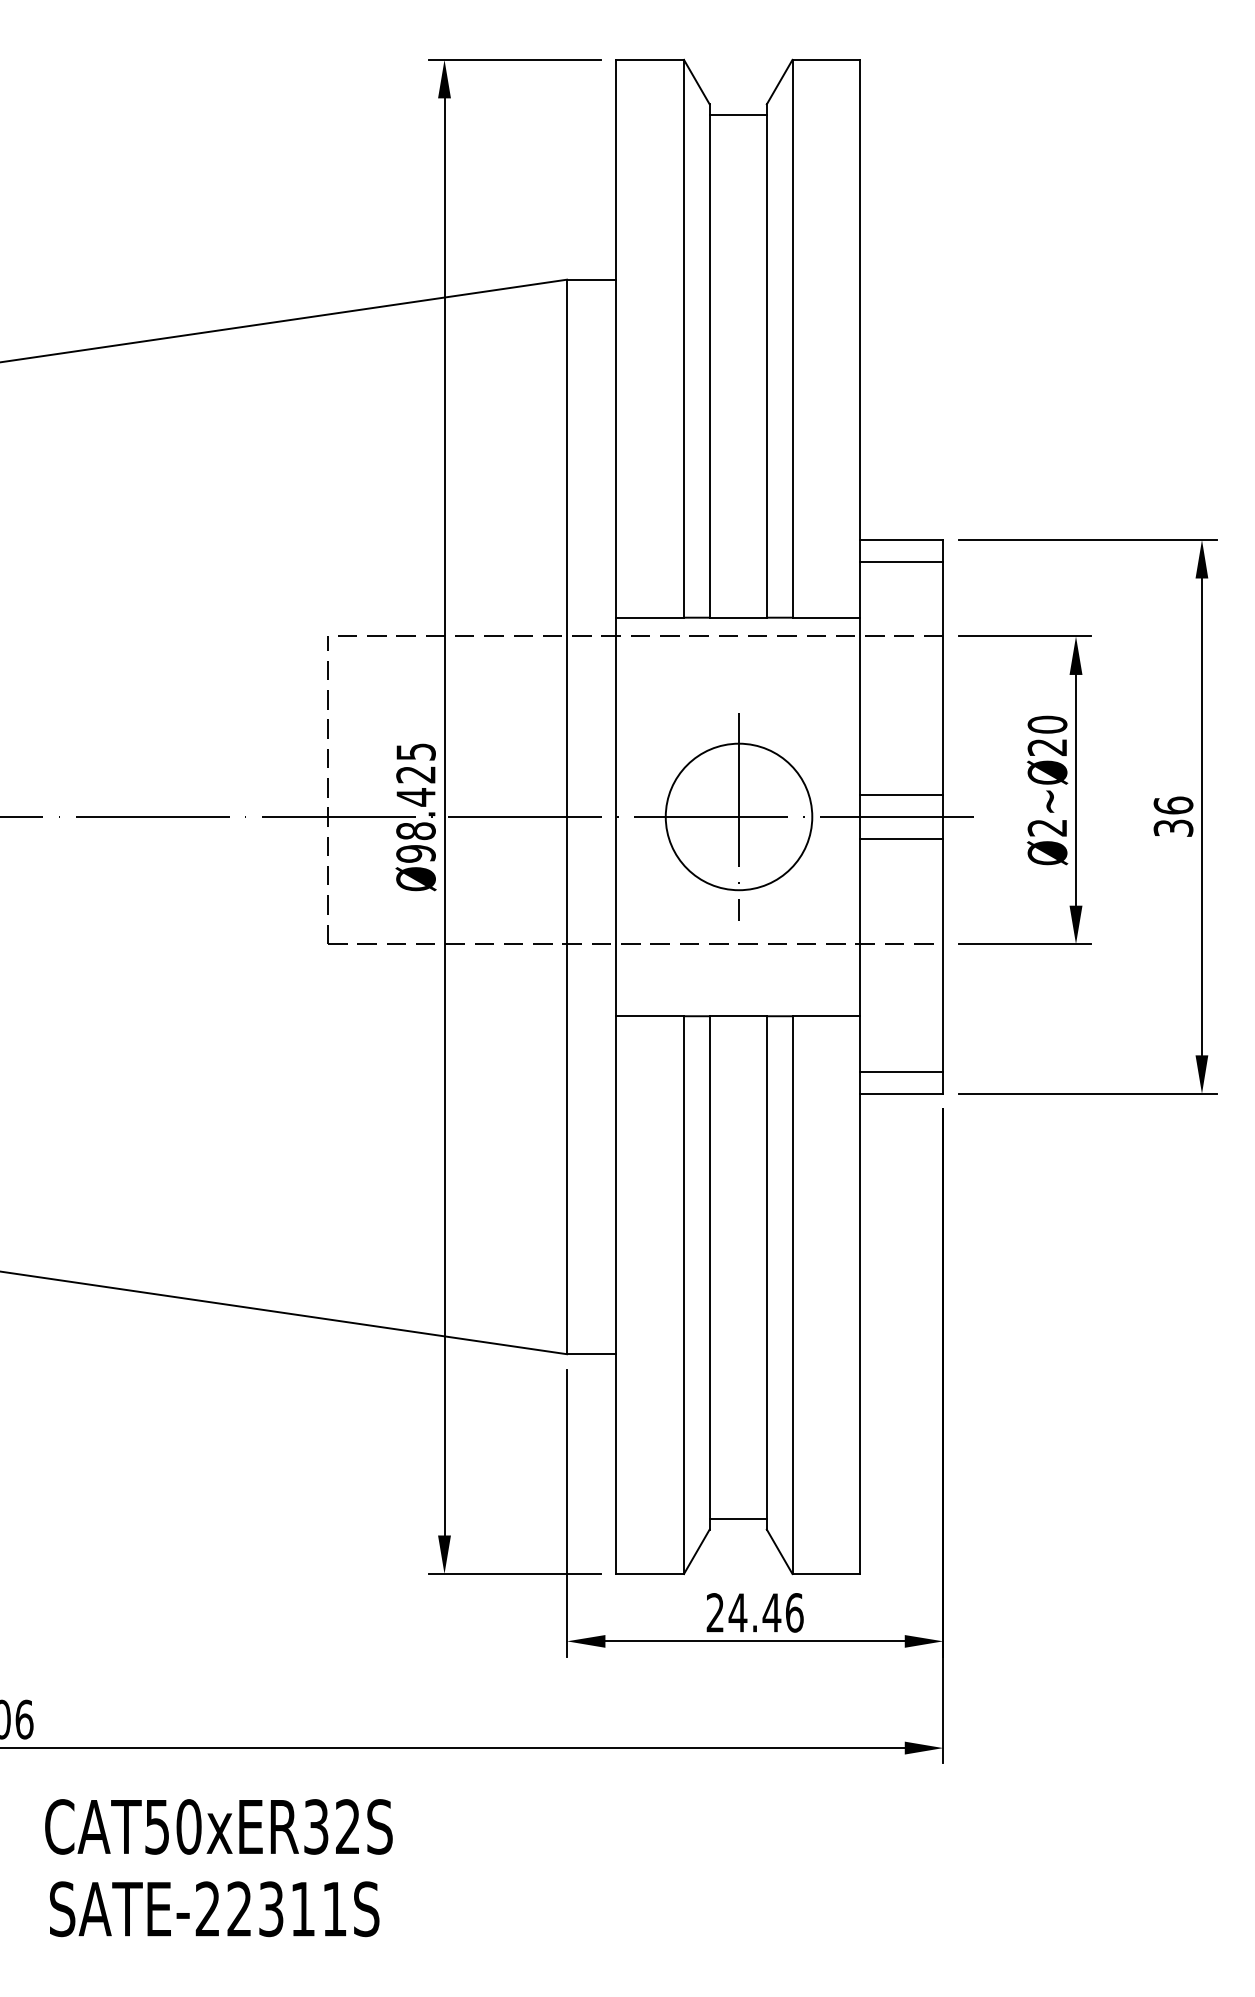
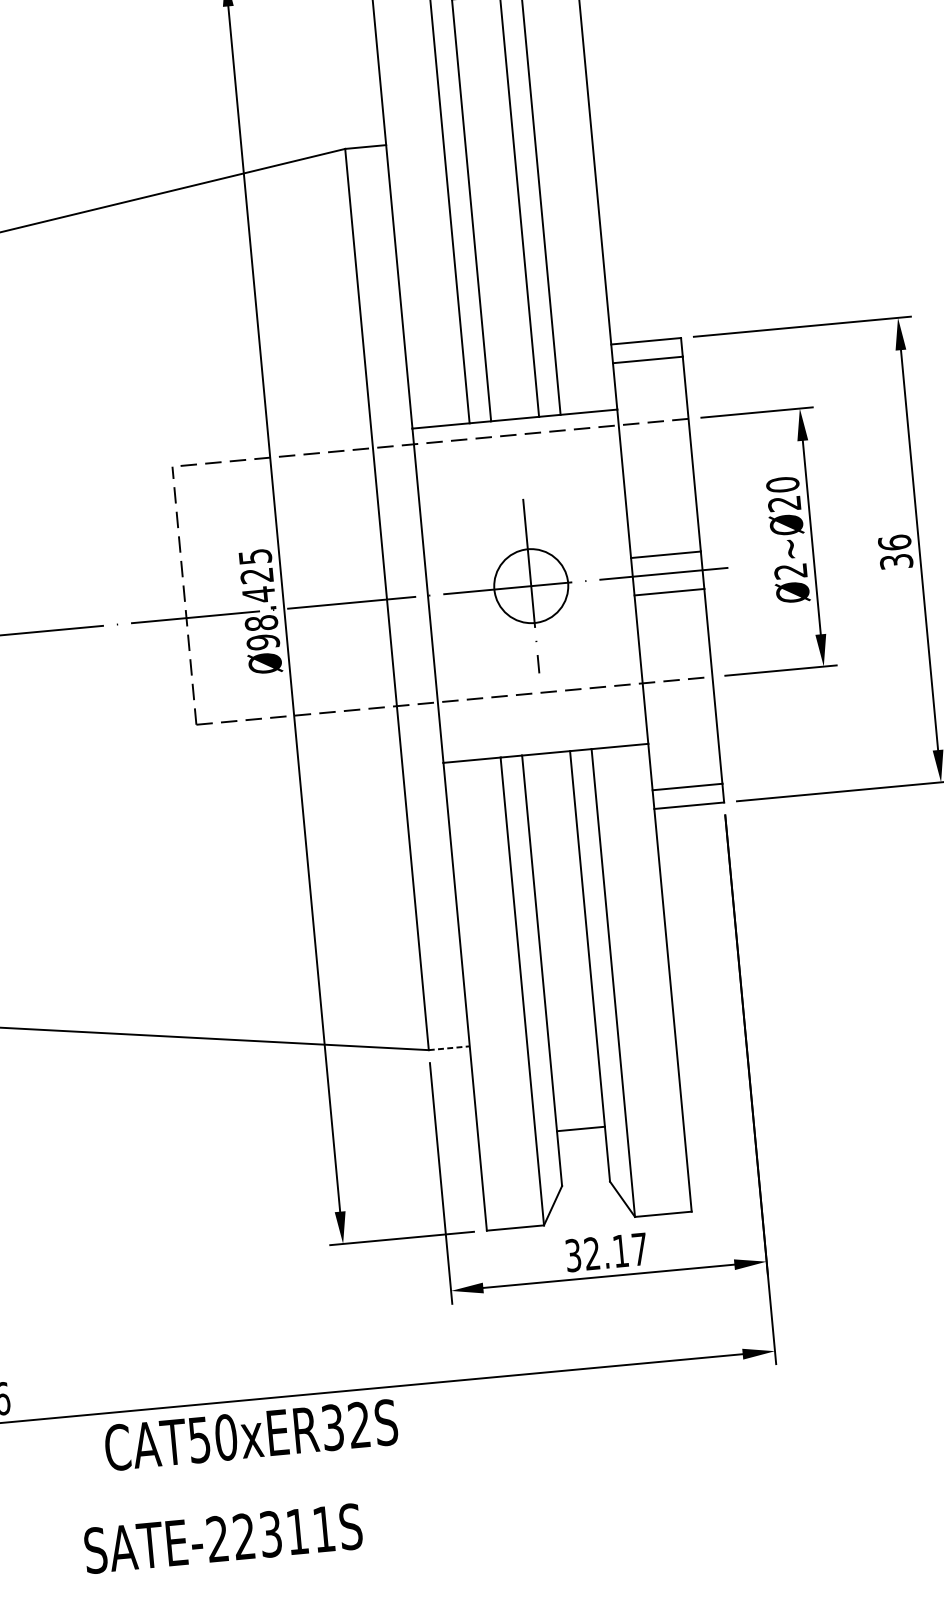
circle: (738, 816) -> (530, 585), size x0.6
line: (591, 1354) -> (449, 1048), solid -> dashed
line: (737, 1519) -> (580, 1129), moved
text: (754, 1612) -> (606, 1252), 24.46 -> 32.17
text: (218, 1826) -> (250, 1434), moved
text: (214, 1909) -> (223, 1538), moved

